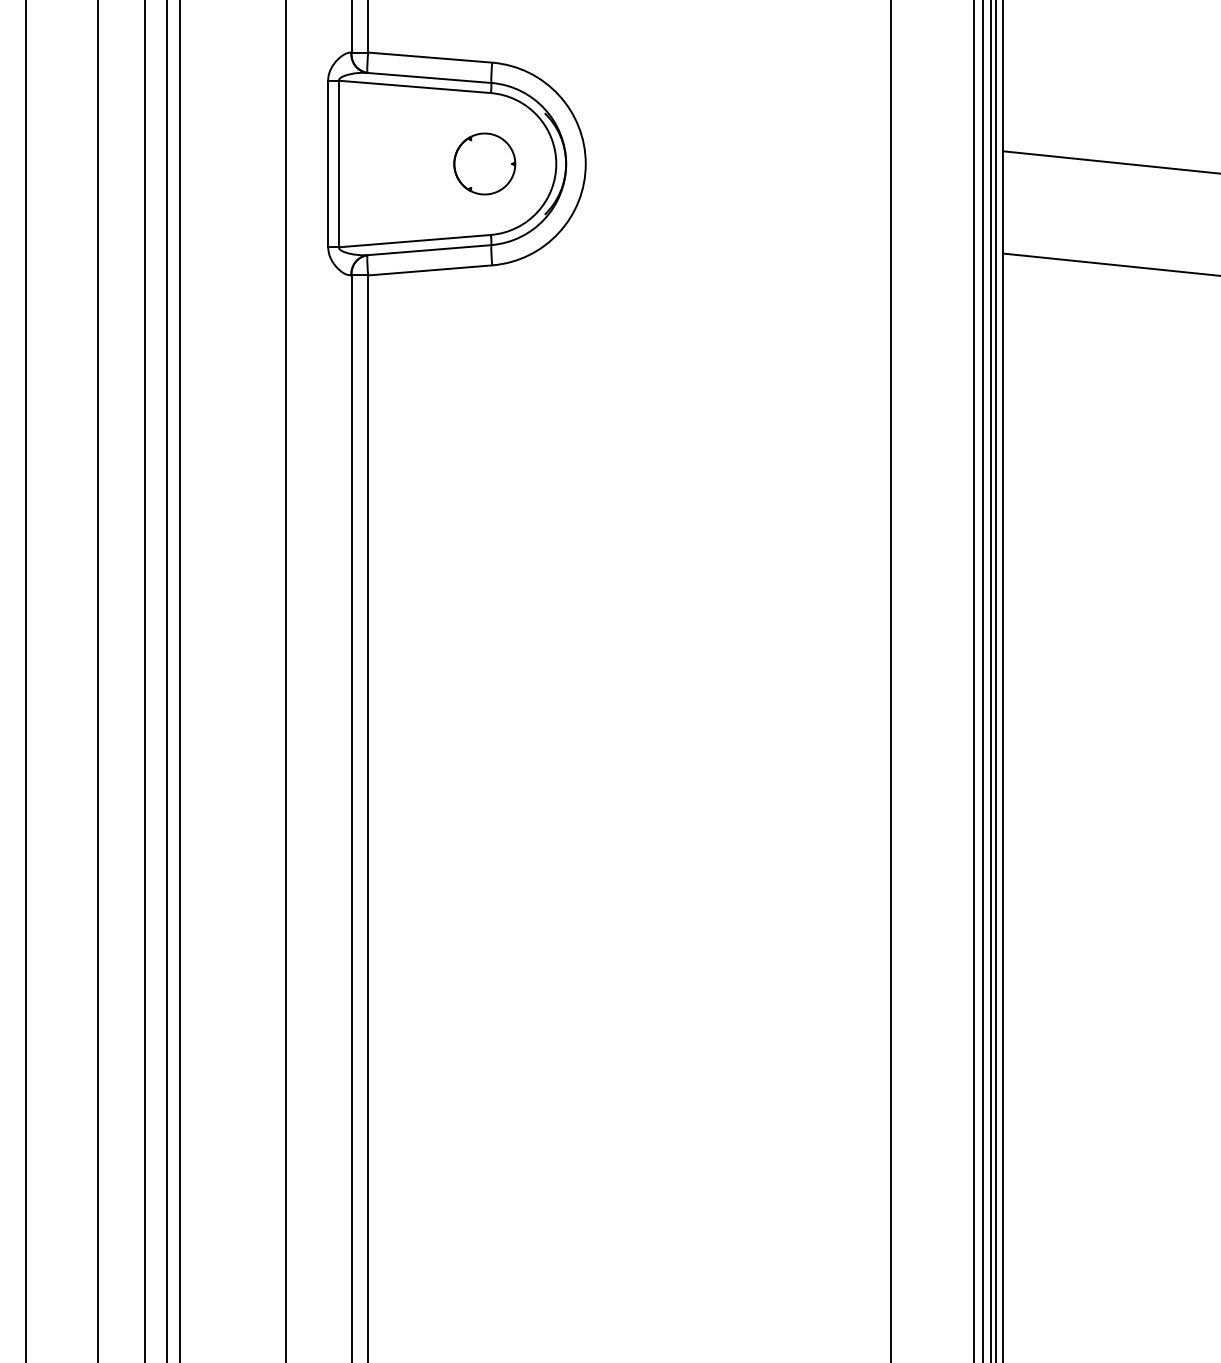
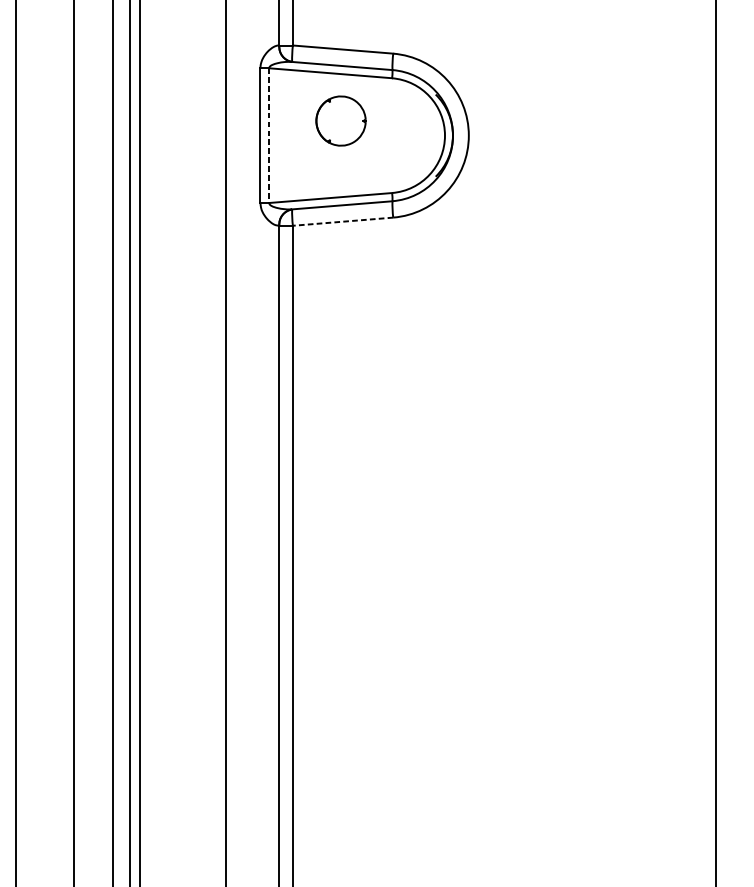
part: (484, 163) -> (340, 120), moved
line: (339, 164) -> (269, 136), solid -> dashed
line: (429, 270) -> (342, 221), solid -> dashed

